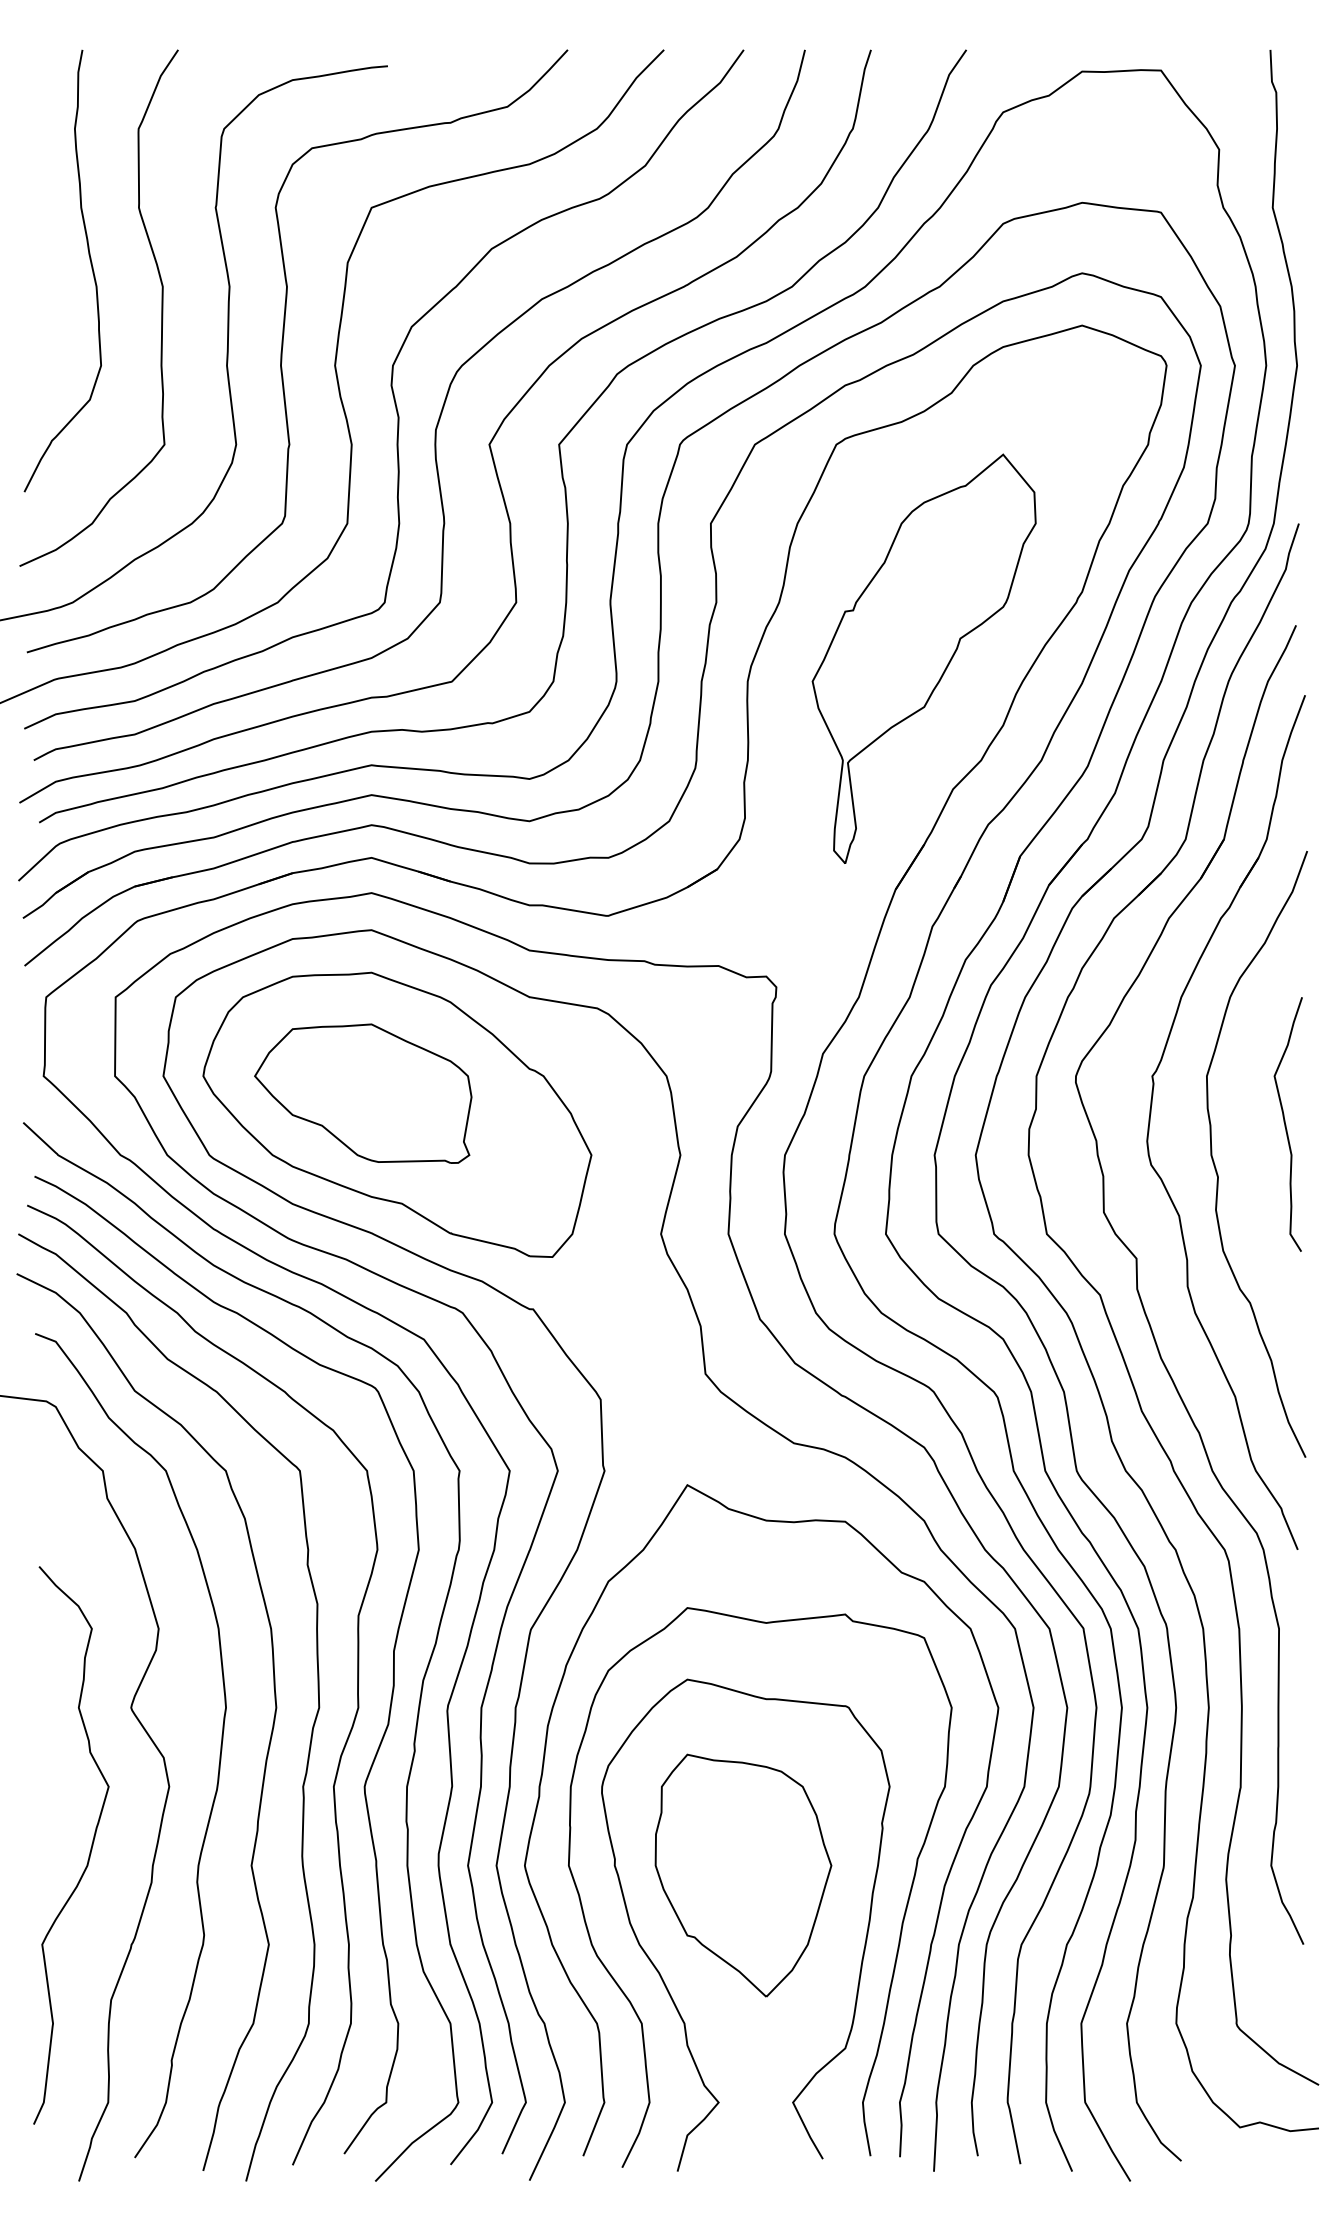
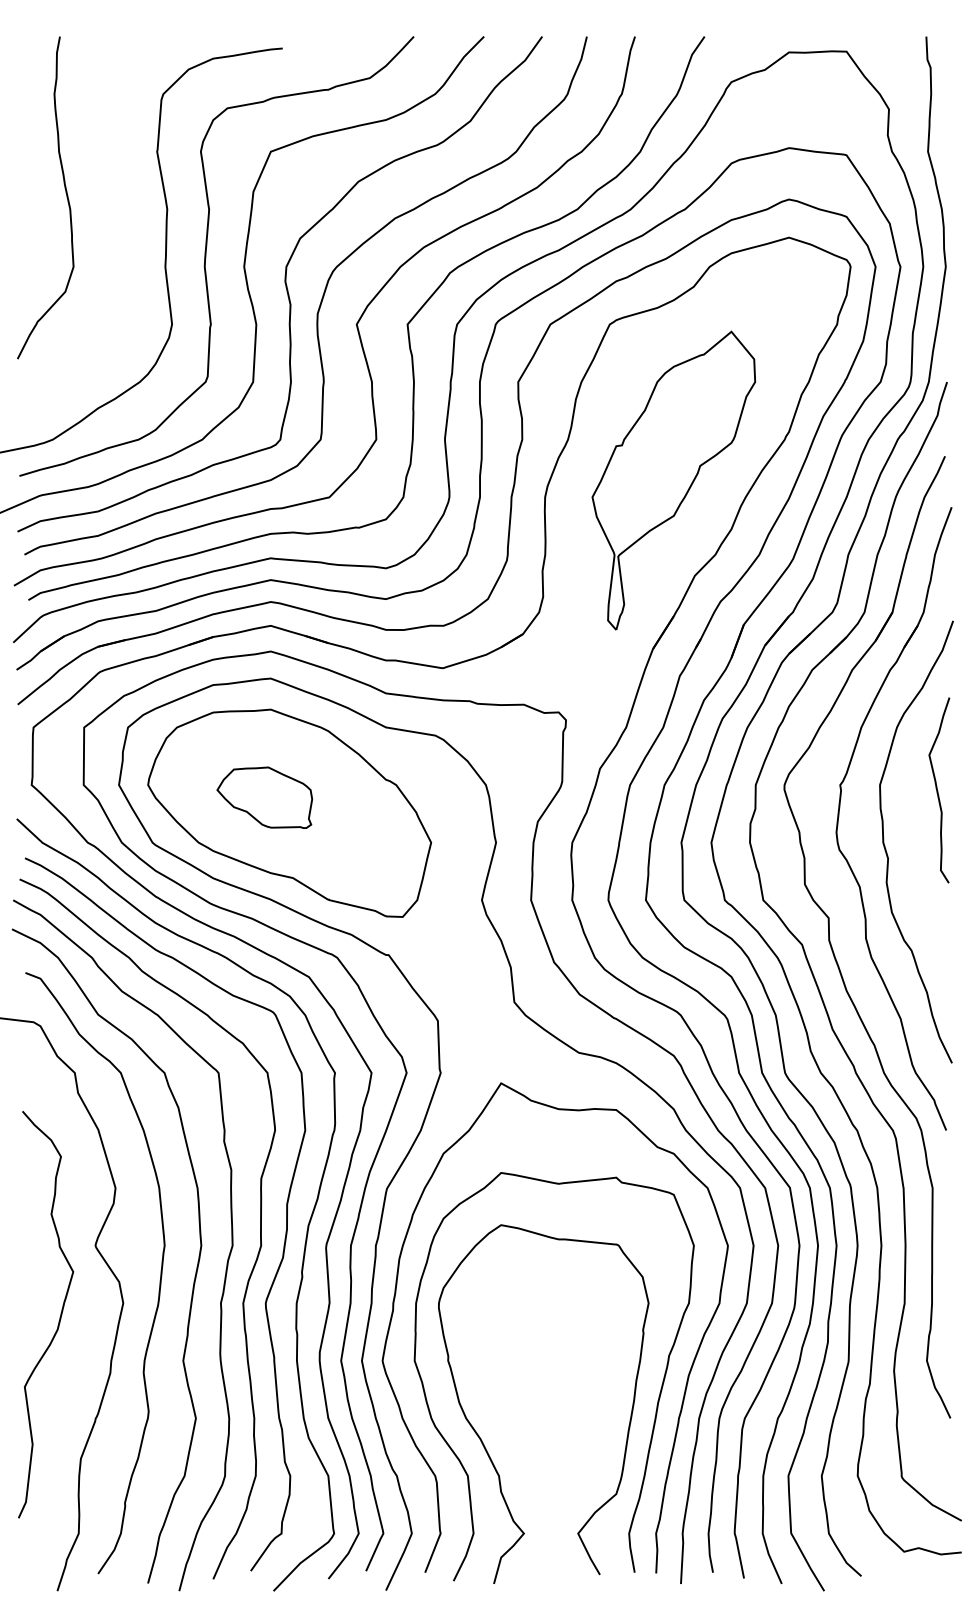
curve: (161, 307) -> (117, 224), removed
part: (363, 1093) -> (264, 797), size x0.6
curve: (1286, 1124) -> (938, 790), moved
curve: (90, 1848) -> (59, 1316), moved
part: (743, 1875) -> (542, 1368), removed

